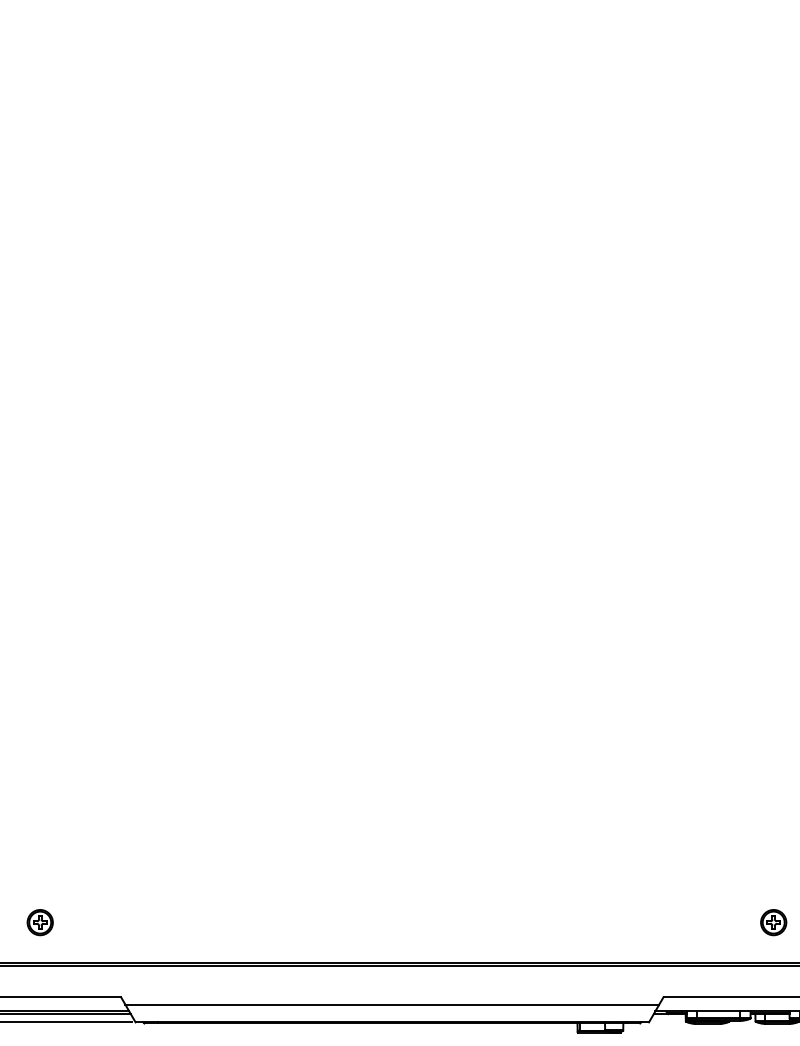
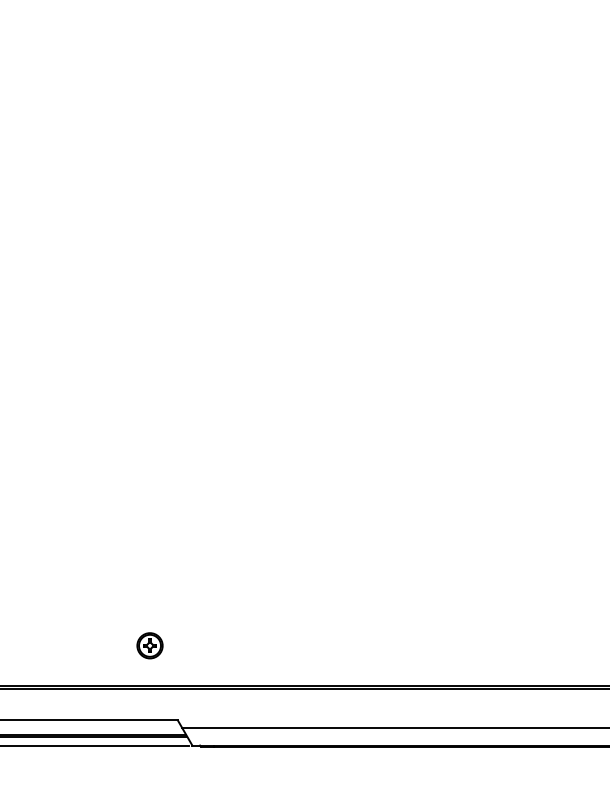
part: (39, 922) -> (149, 645), moved

